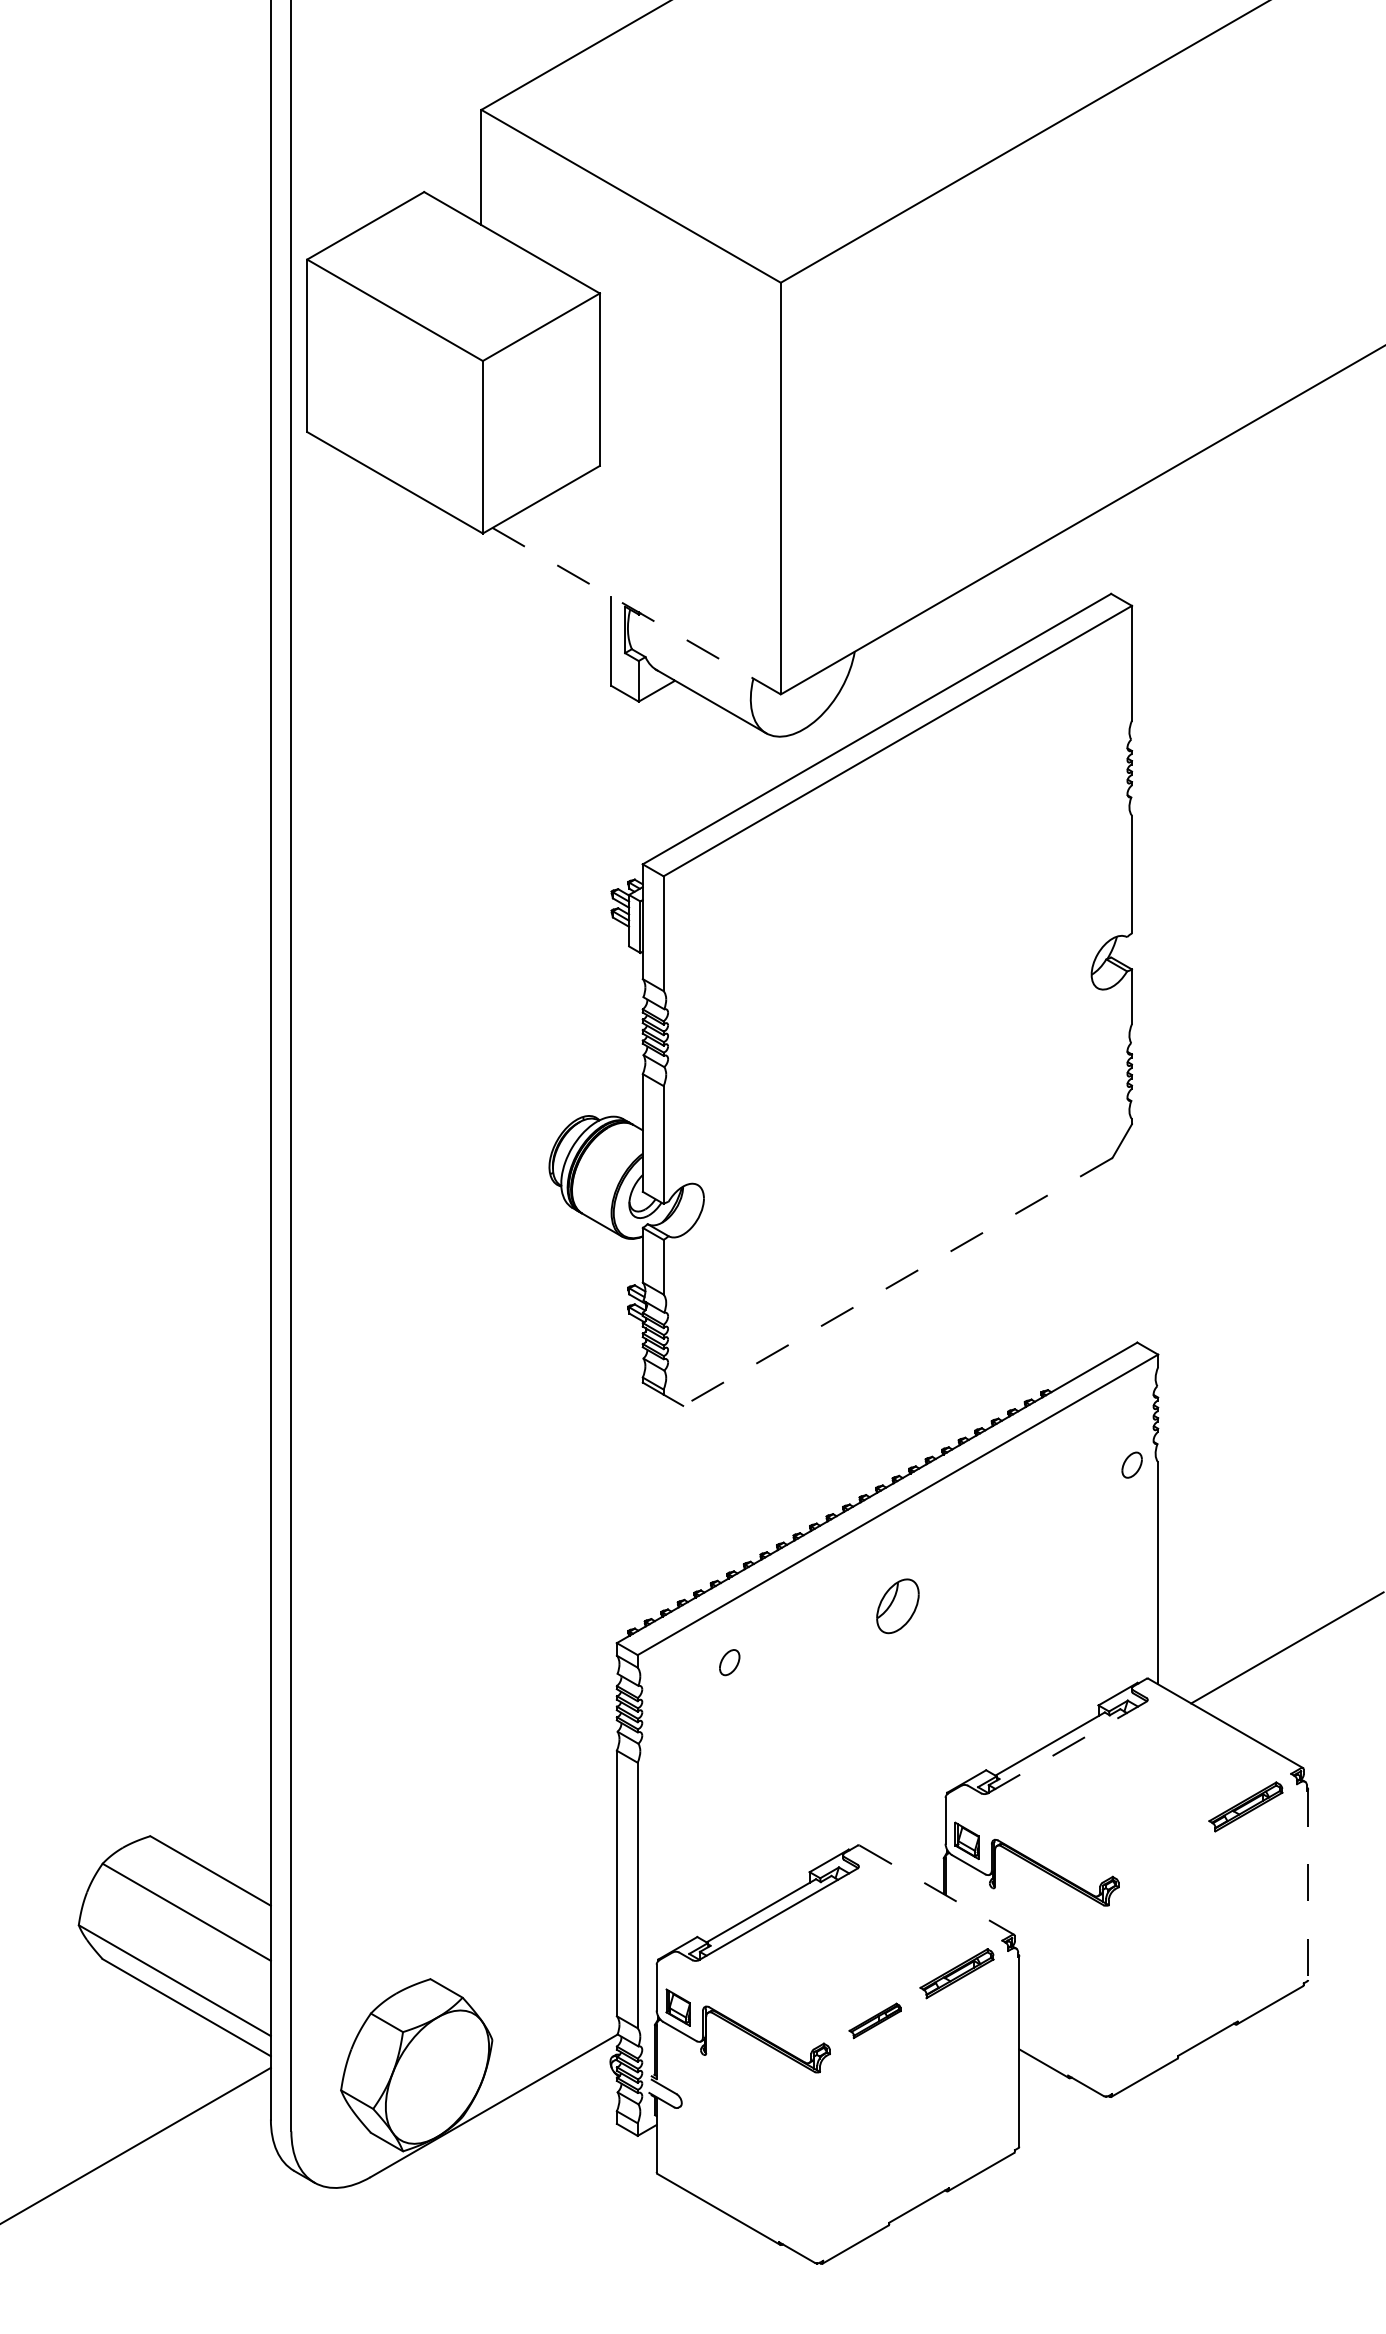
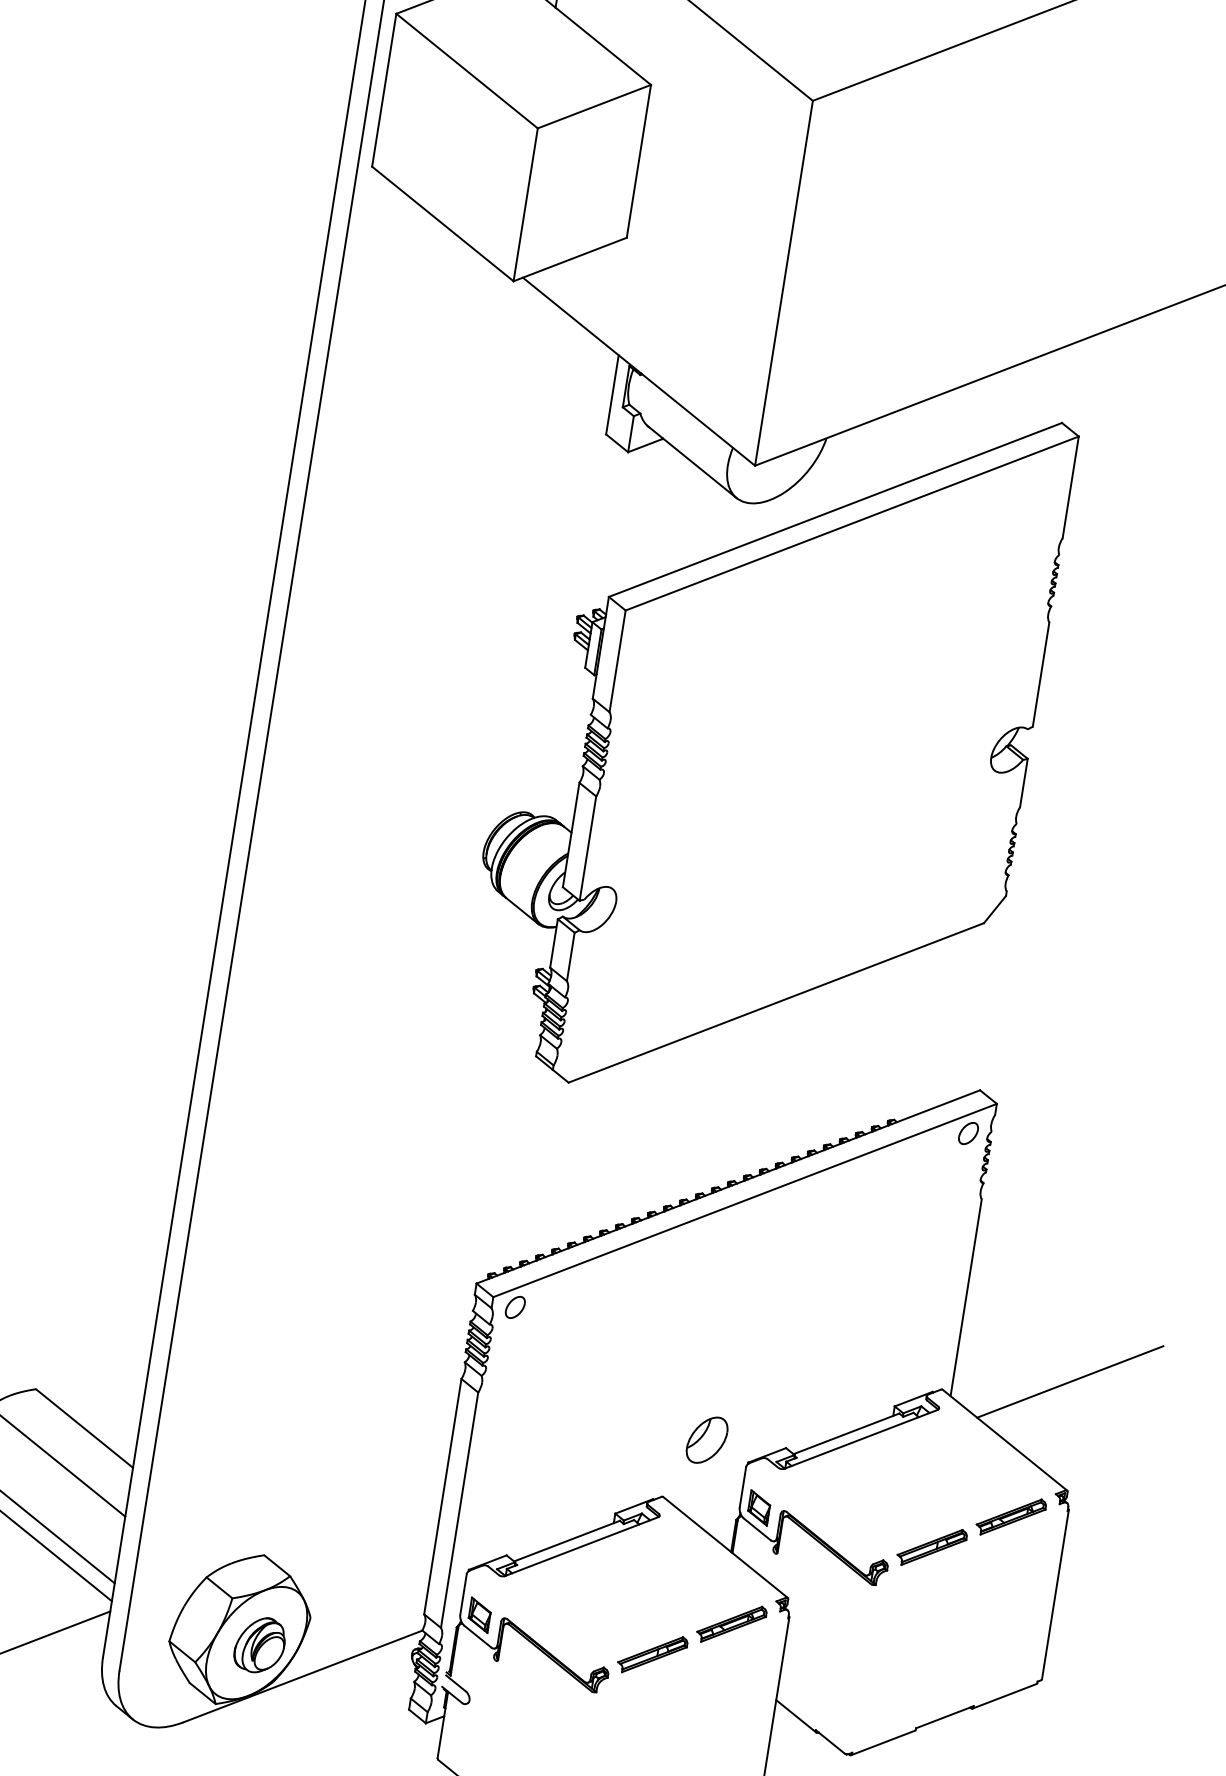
line: (637, 611) -> (639, 372), dashed -> solid
line: (897, 1281) -> (776, 1002), dashed -> solid
part: (1131, 1464) -> (968, 1132), moved
part: (897, 1606) -> (706, 1440), moved
part: (729, 1662) -> (515, 1307), moved
line: (1067, 1747) -> (861, 1439), dashed -> solid
part: (1163, 1853) -> (931, 1546), added
line: (1308, 1885) -> (1055, 1595), dashed -> solid
line: (937, 1890) -> (726, 1547), dashed -> solid
part: (874, 2020) -> (651, 1654), size x1.43
part: (441, 2078) -> (260, 1644), added

